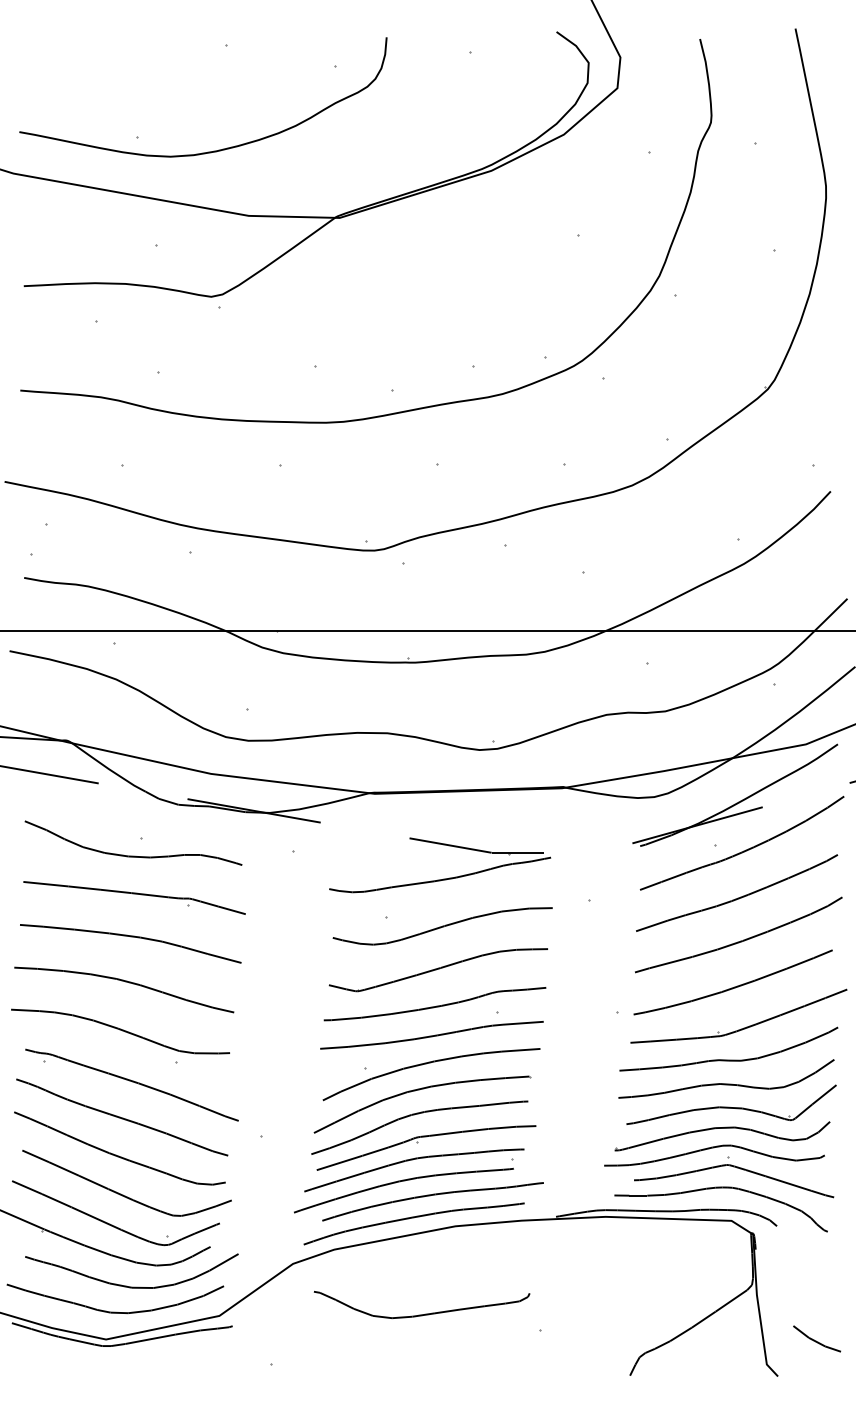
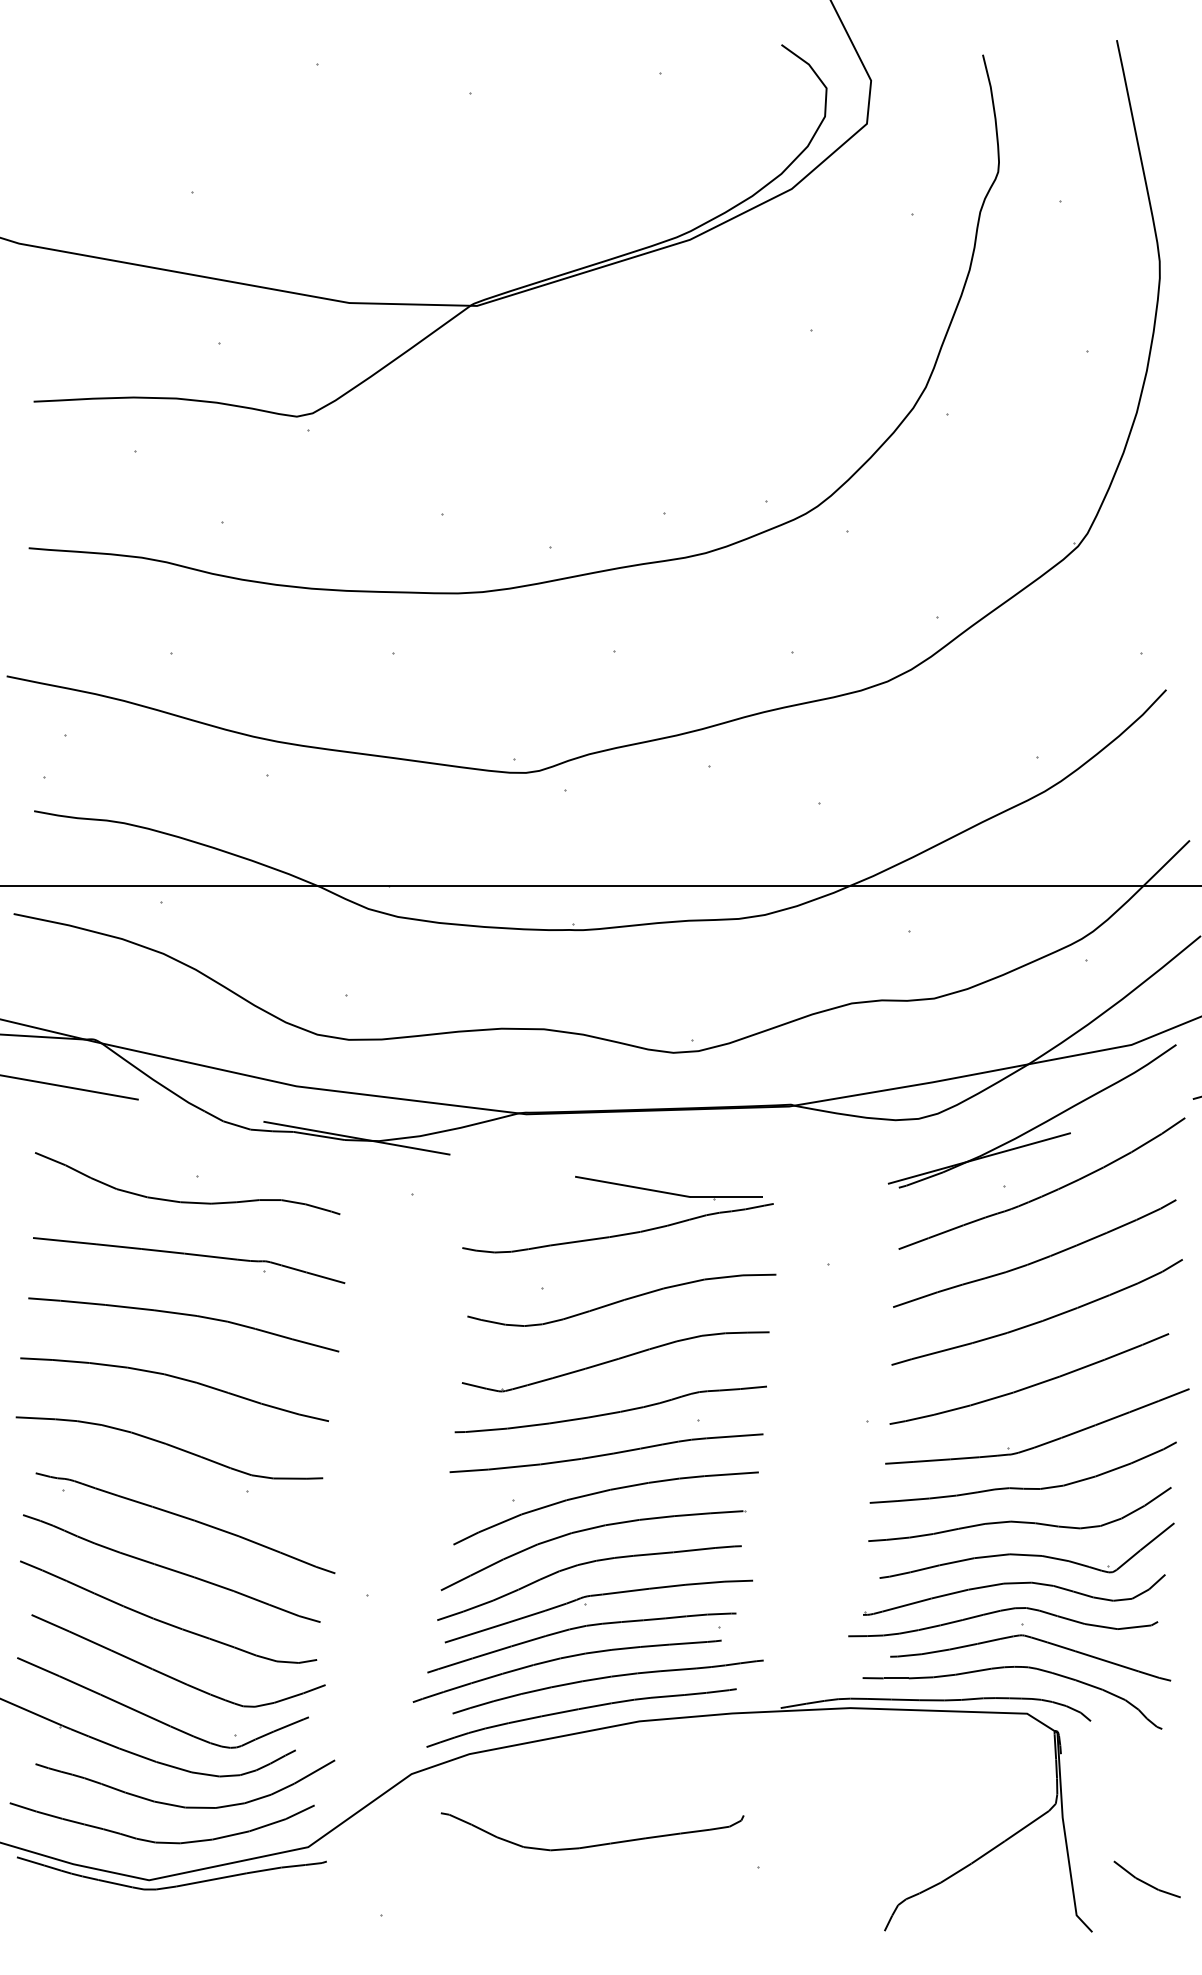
curve: (214, 150) -> (301, 211), removed

